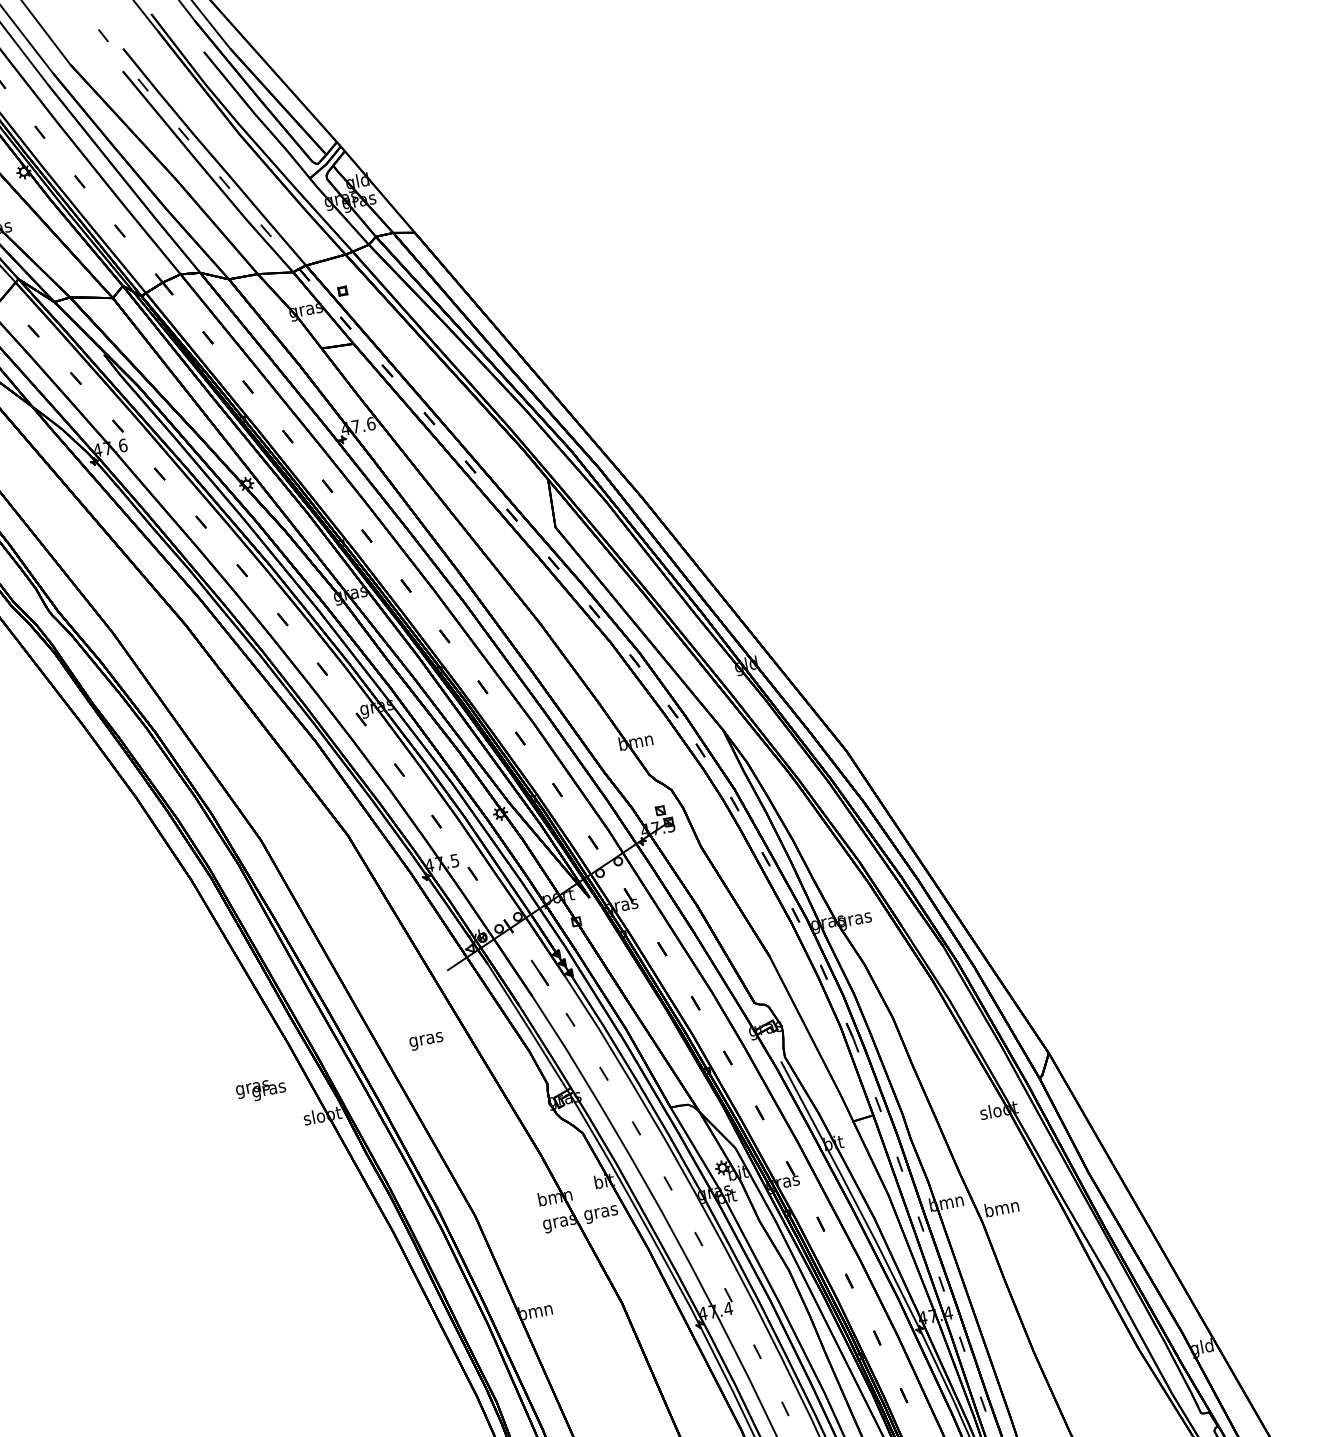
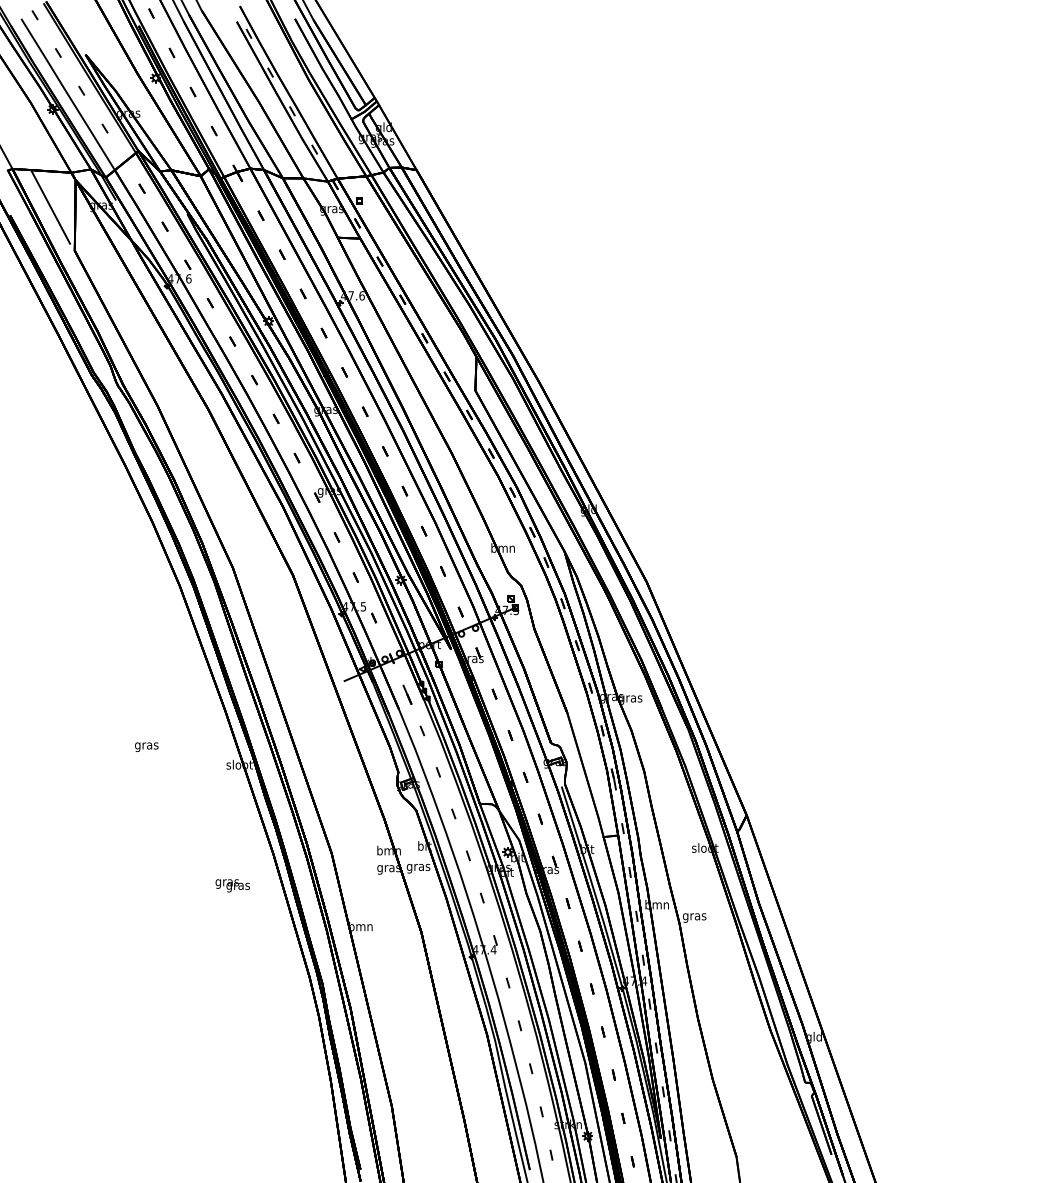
text: (426, 1040) -> (146, 746), moved
text: (260, 1090) -> (232, 885), moved
text: (1002, 1209) -> (694, 916), bmn -> gras

